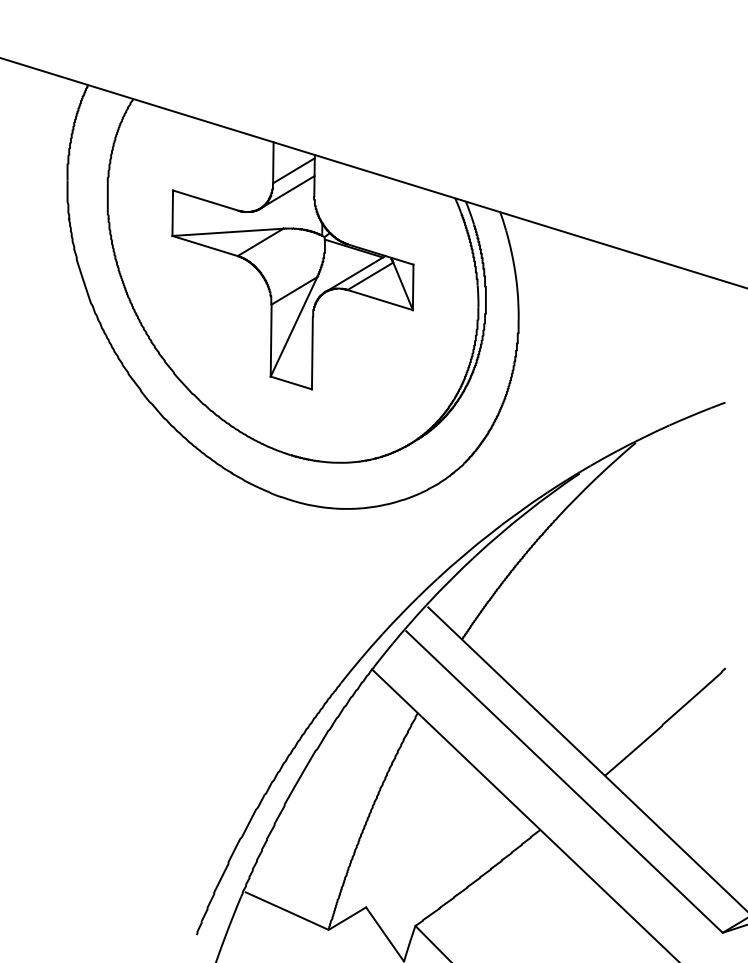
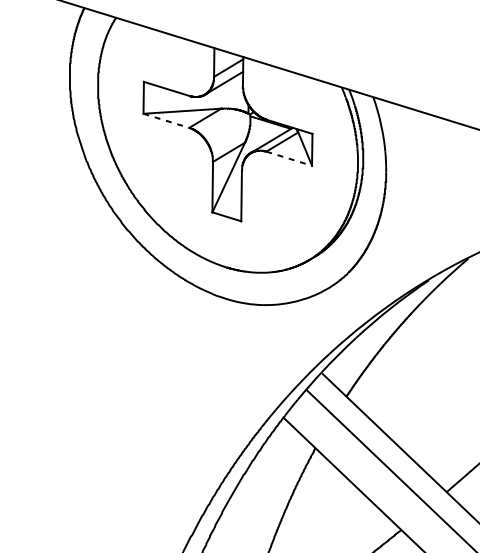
line: (205, 246) -> (166, 121), solid -> dashed
line: (380, 300) -> (289, 159), solid -> dashed

